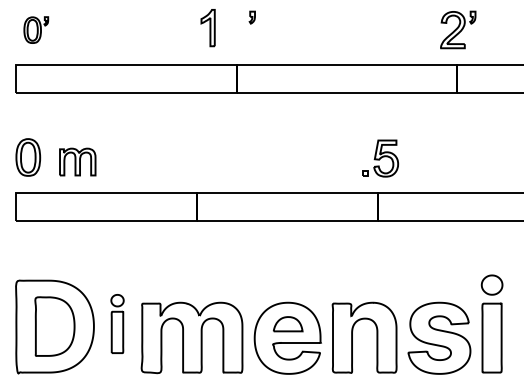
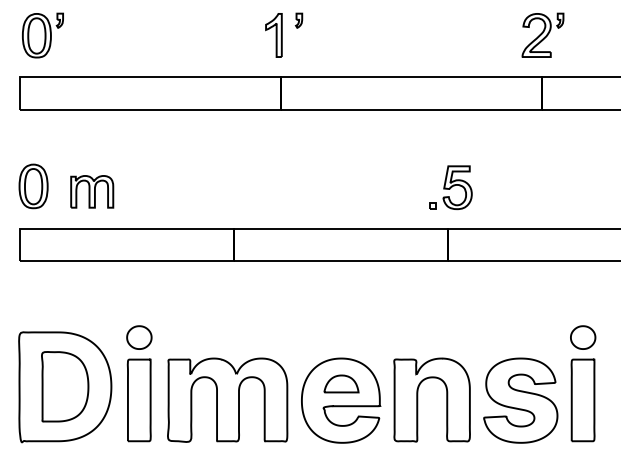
part: (207, 28) -> (273, 35), moved
part: (36, 29) -> (43, 34), size x1.43
part: (117, 323) -> (139, 383), size x1.67

